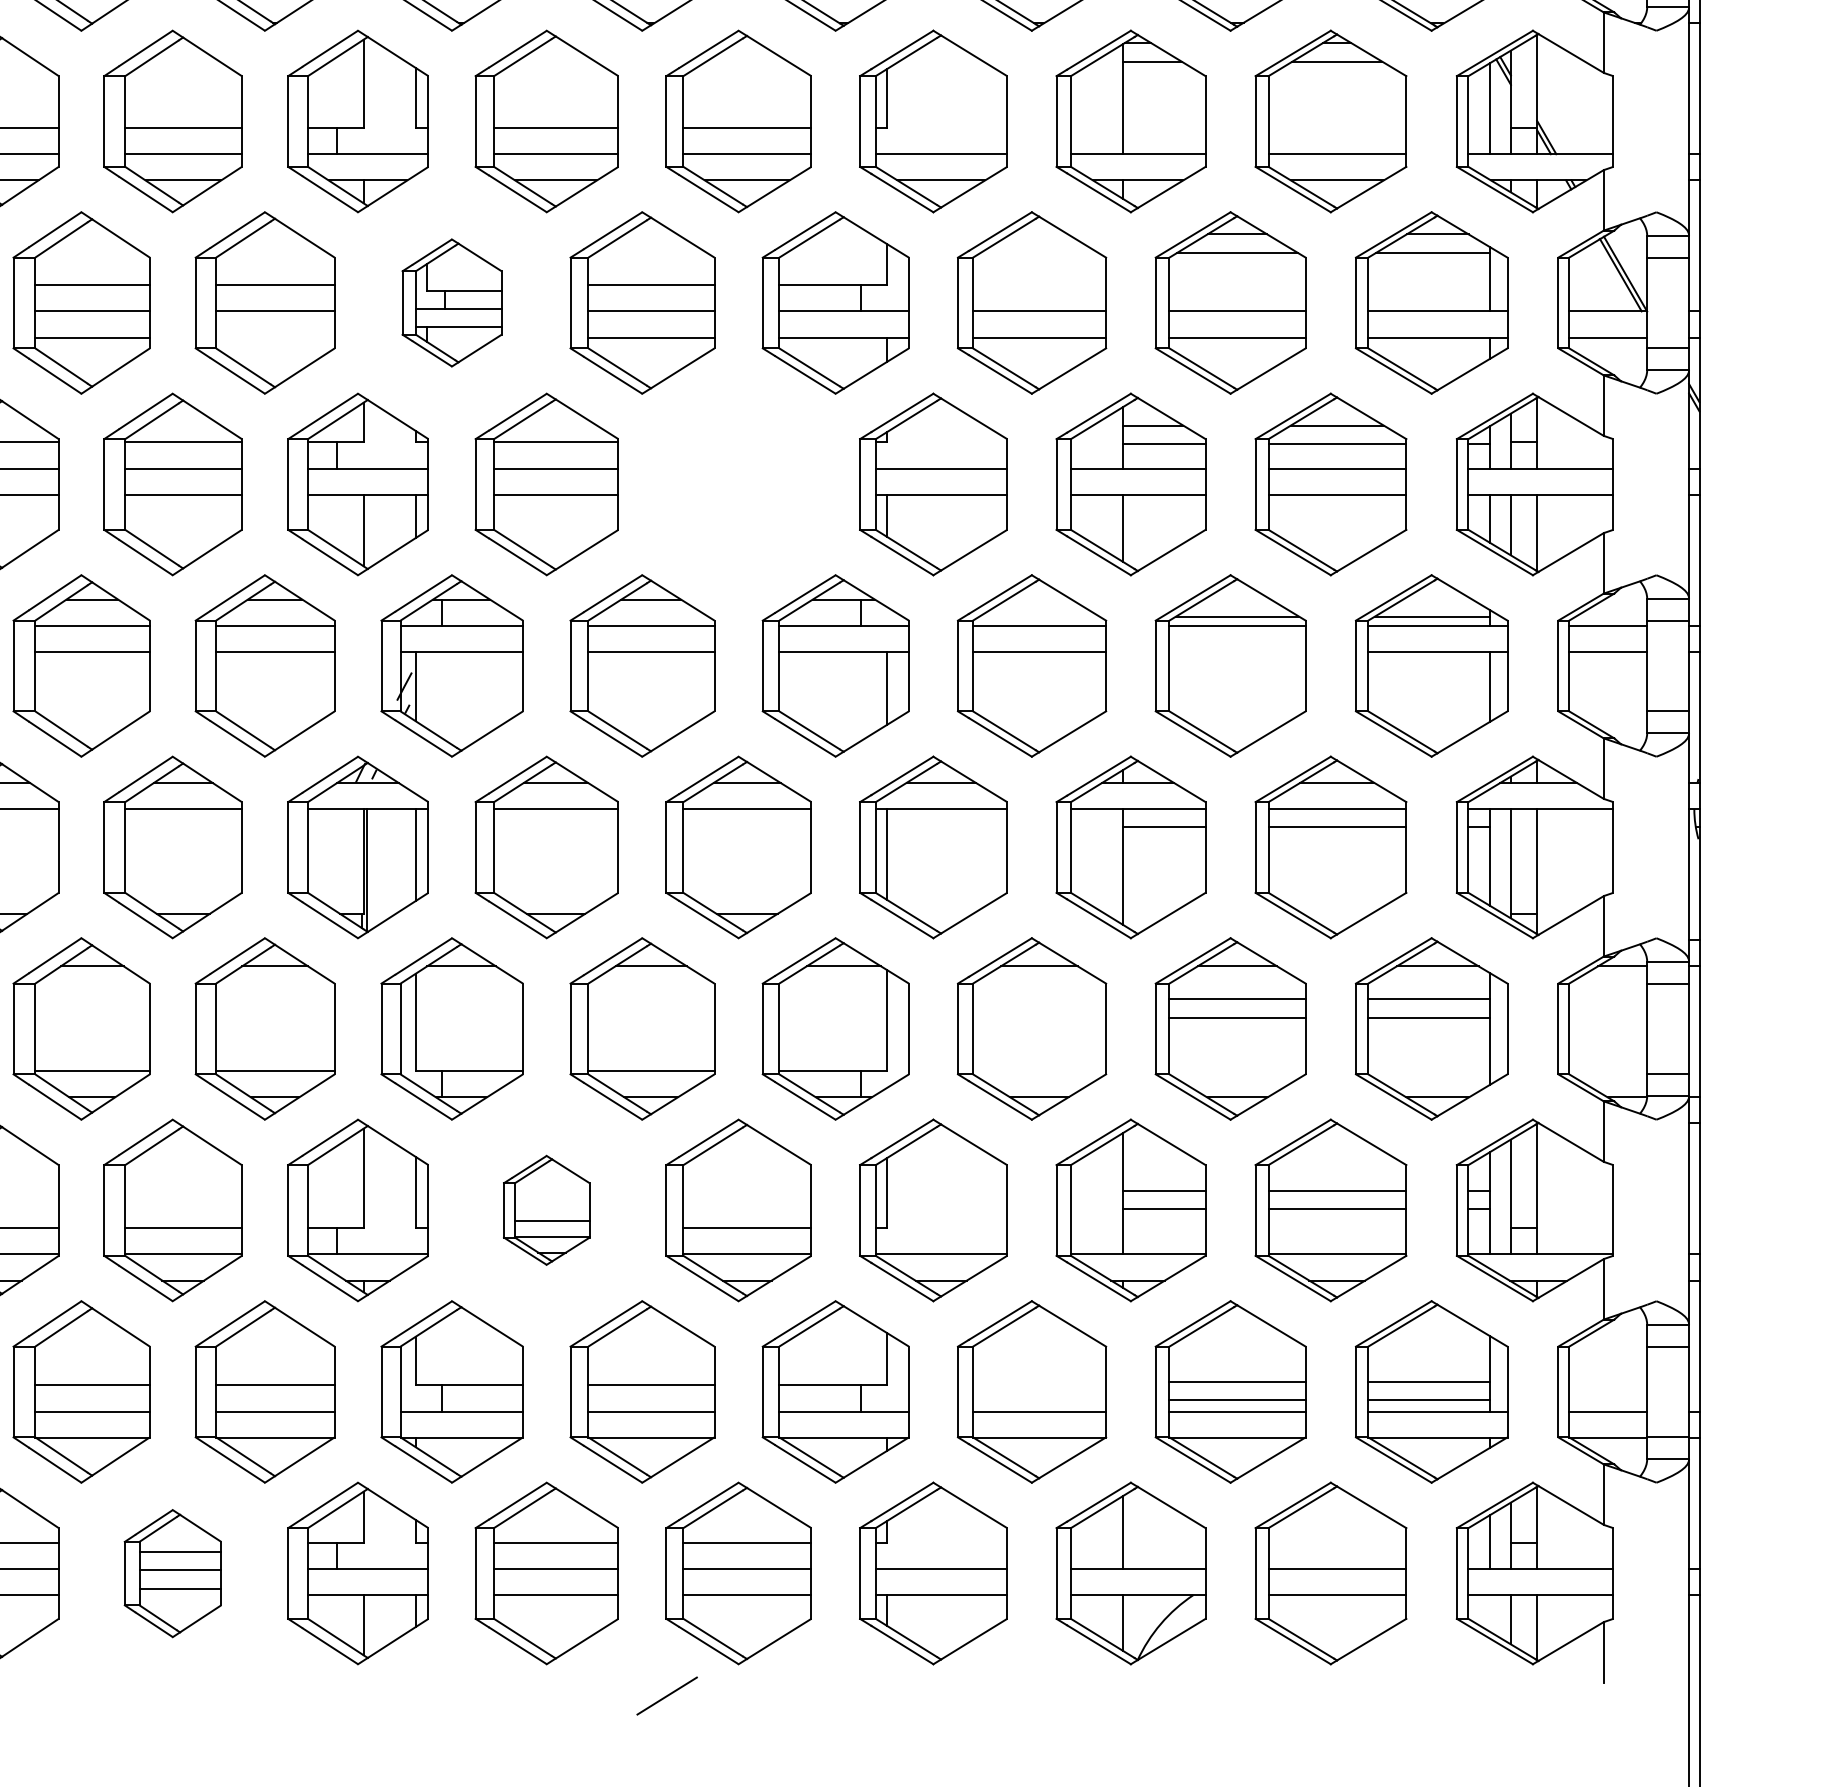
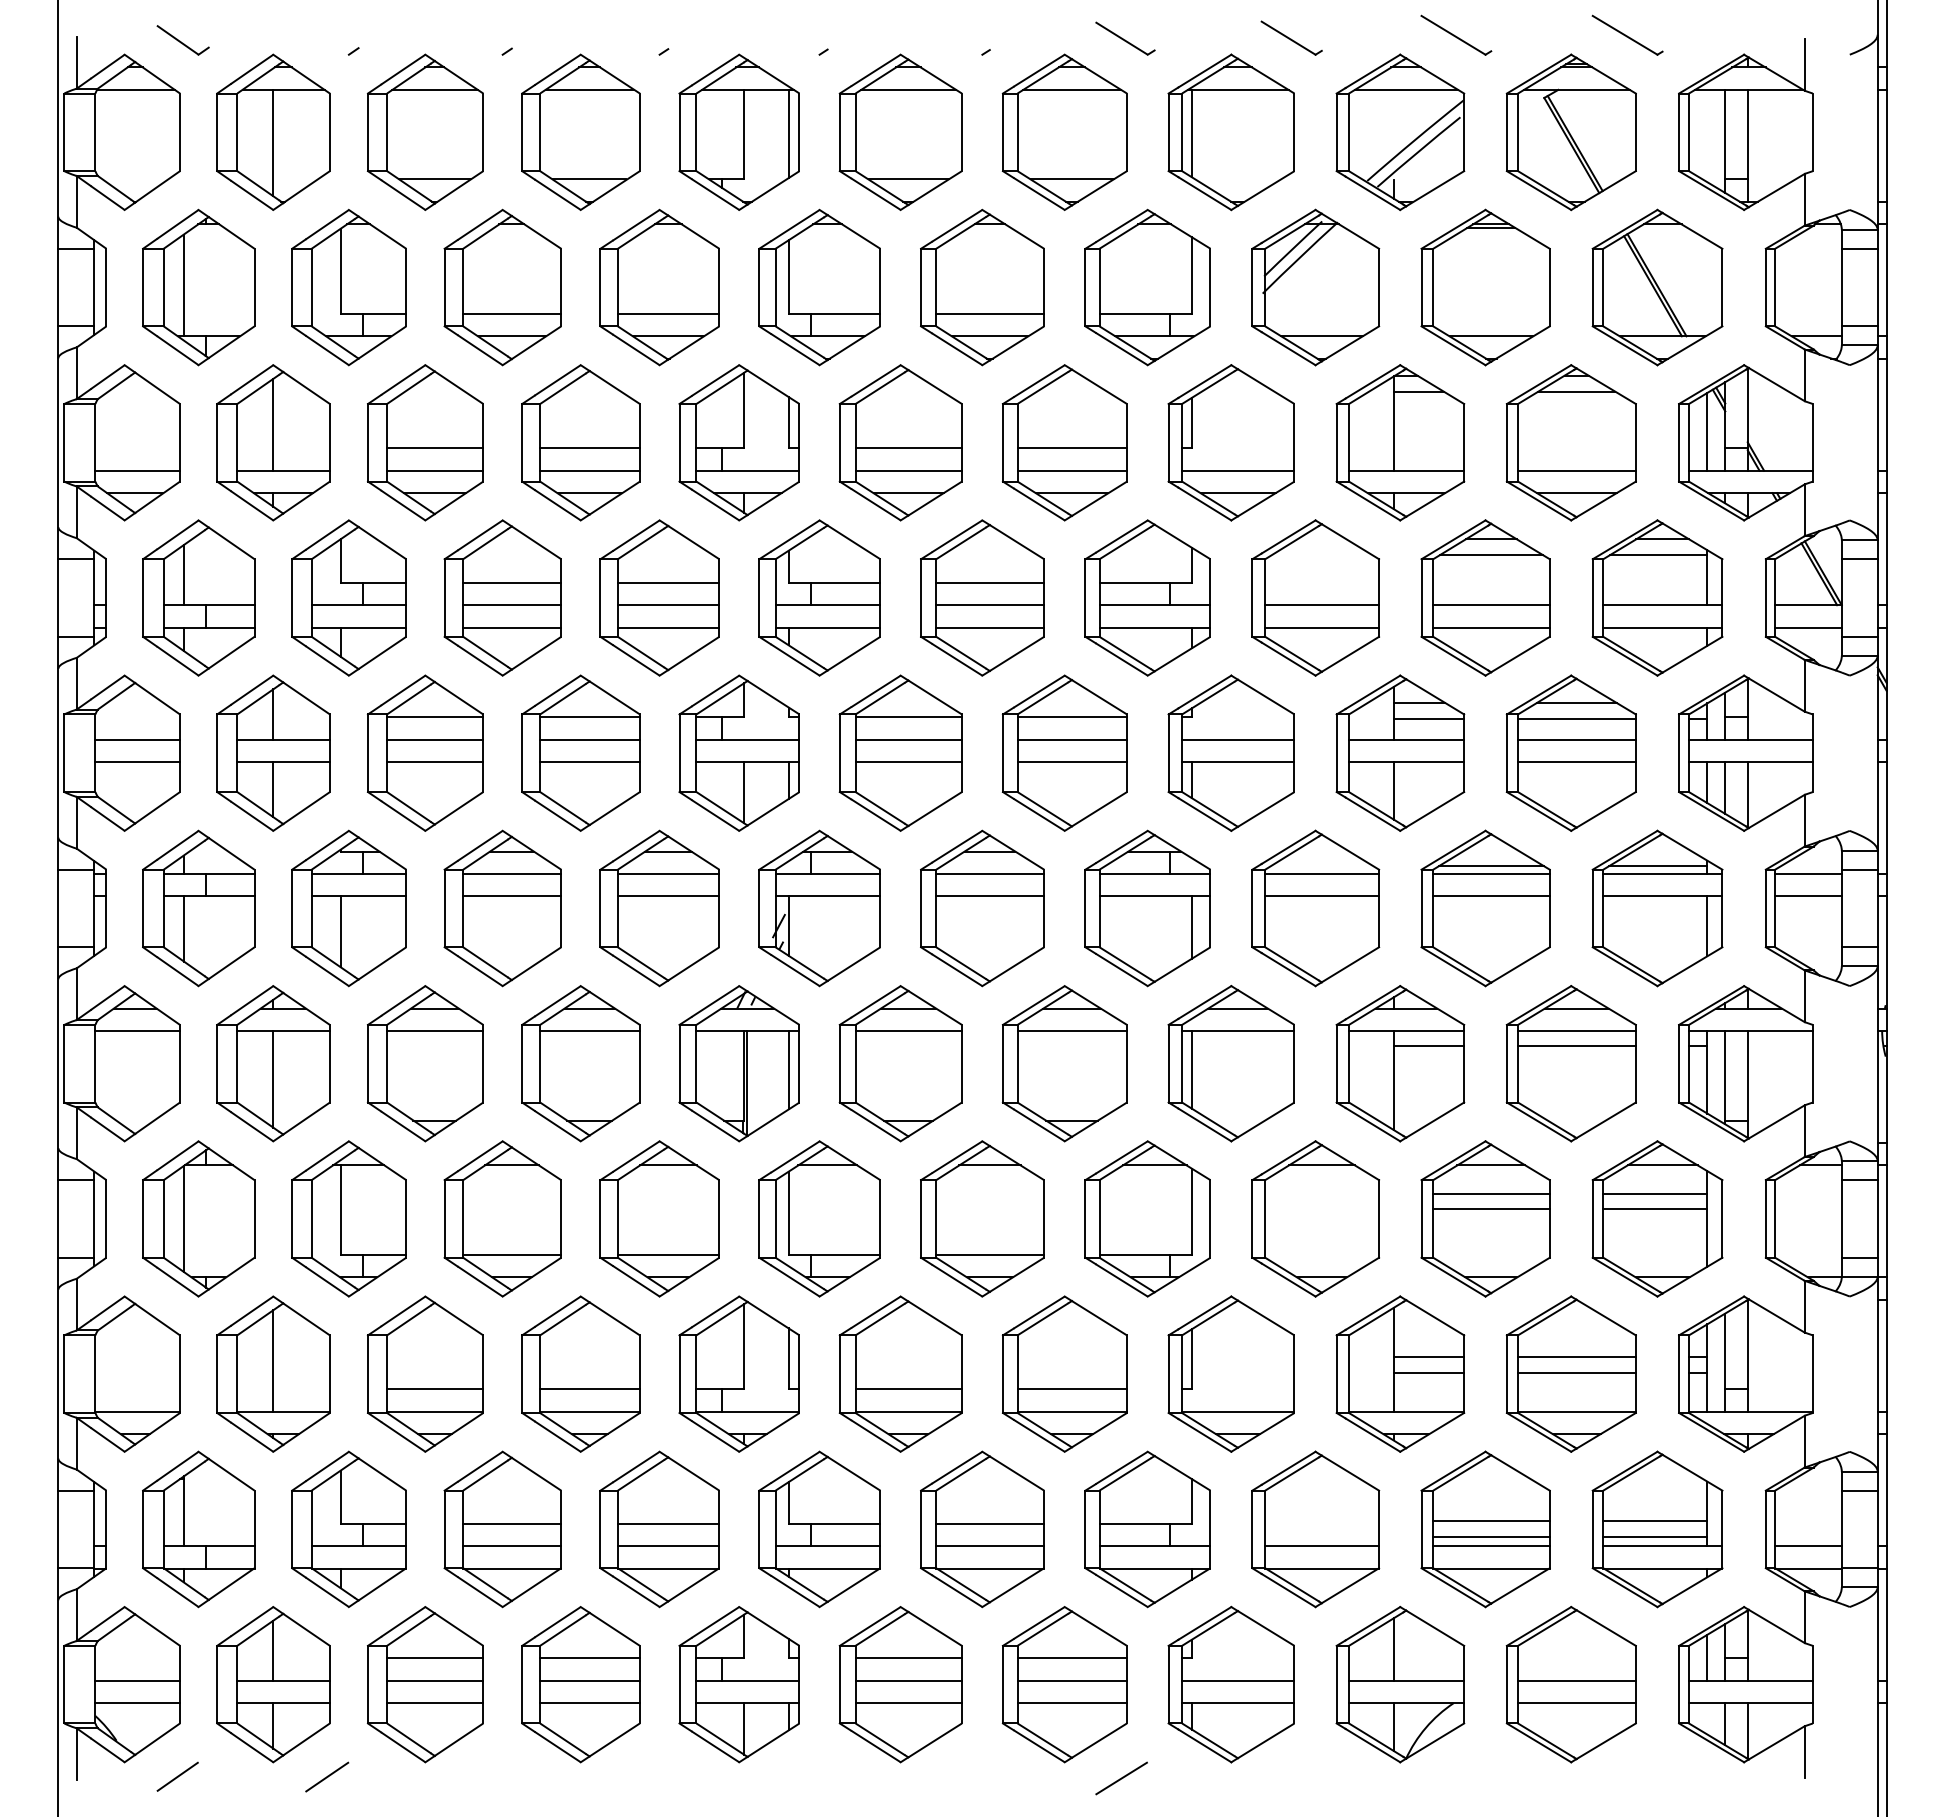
part: (451, 302) -> (819, 597), size x1.43
line: (275, 337) -> (668, 627), added
part: (738, 483) -> (1064, 752), added
line: (1237, 651) -> (1491, 896), added
part: (546, 1209) -> (900, 1373), size x1.67
part: (172, 1573) -> (580, 1684), size x1.43
line: (666, 1696) -> (1121, 1778), moved

